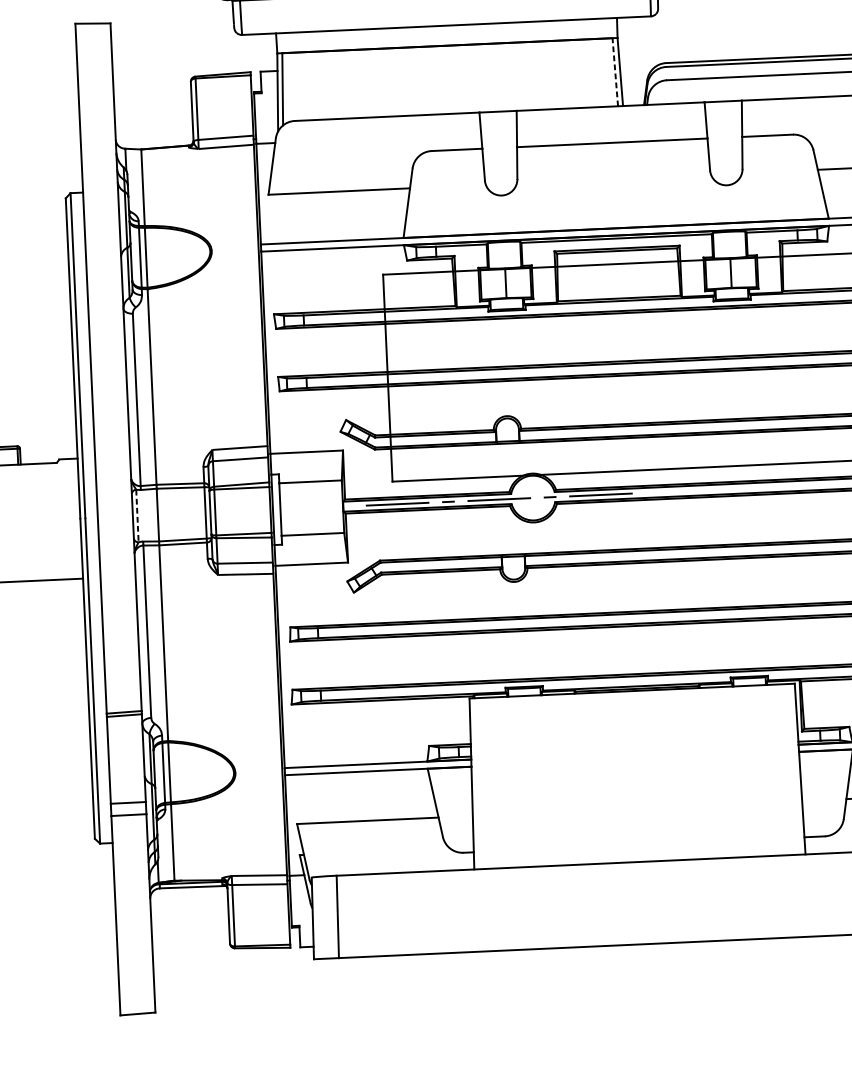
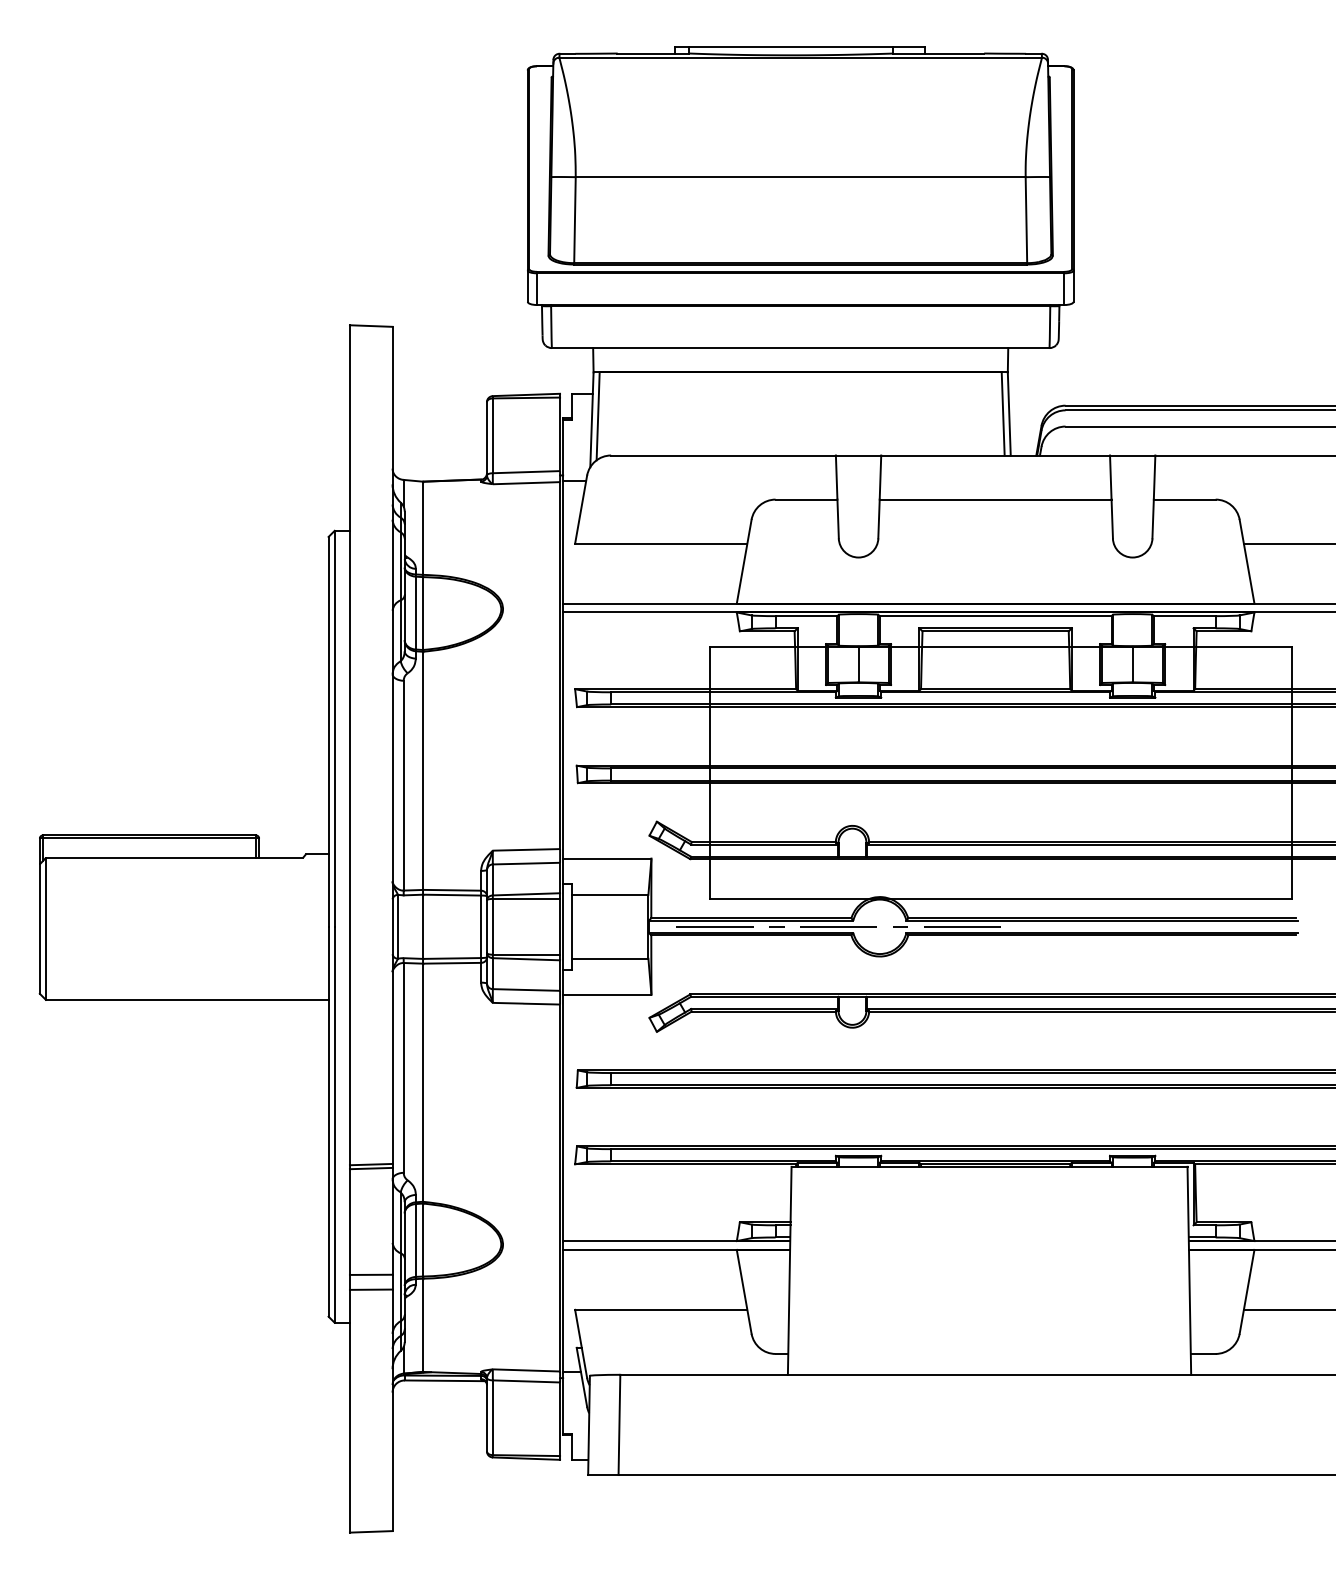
line: (615, 71) -> (1003, 413), dashed -> solid
line: (137, 515) -> (398, 926), dashed -> solid

